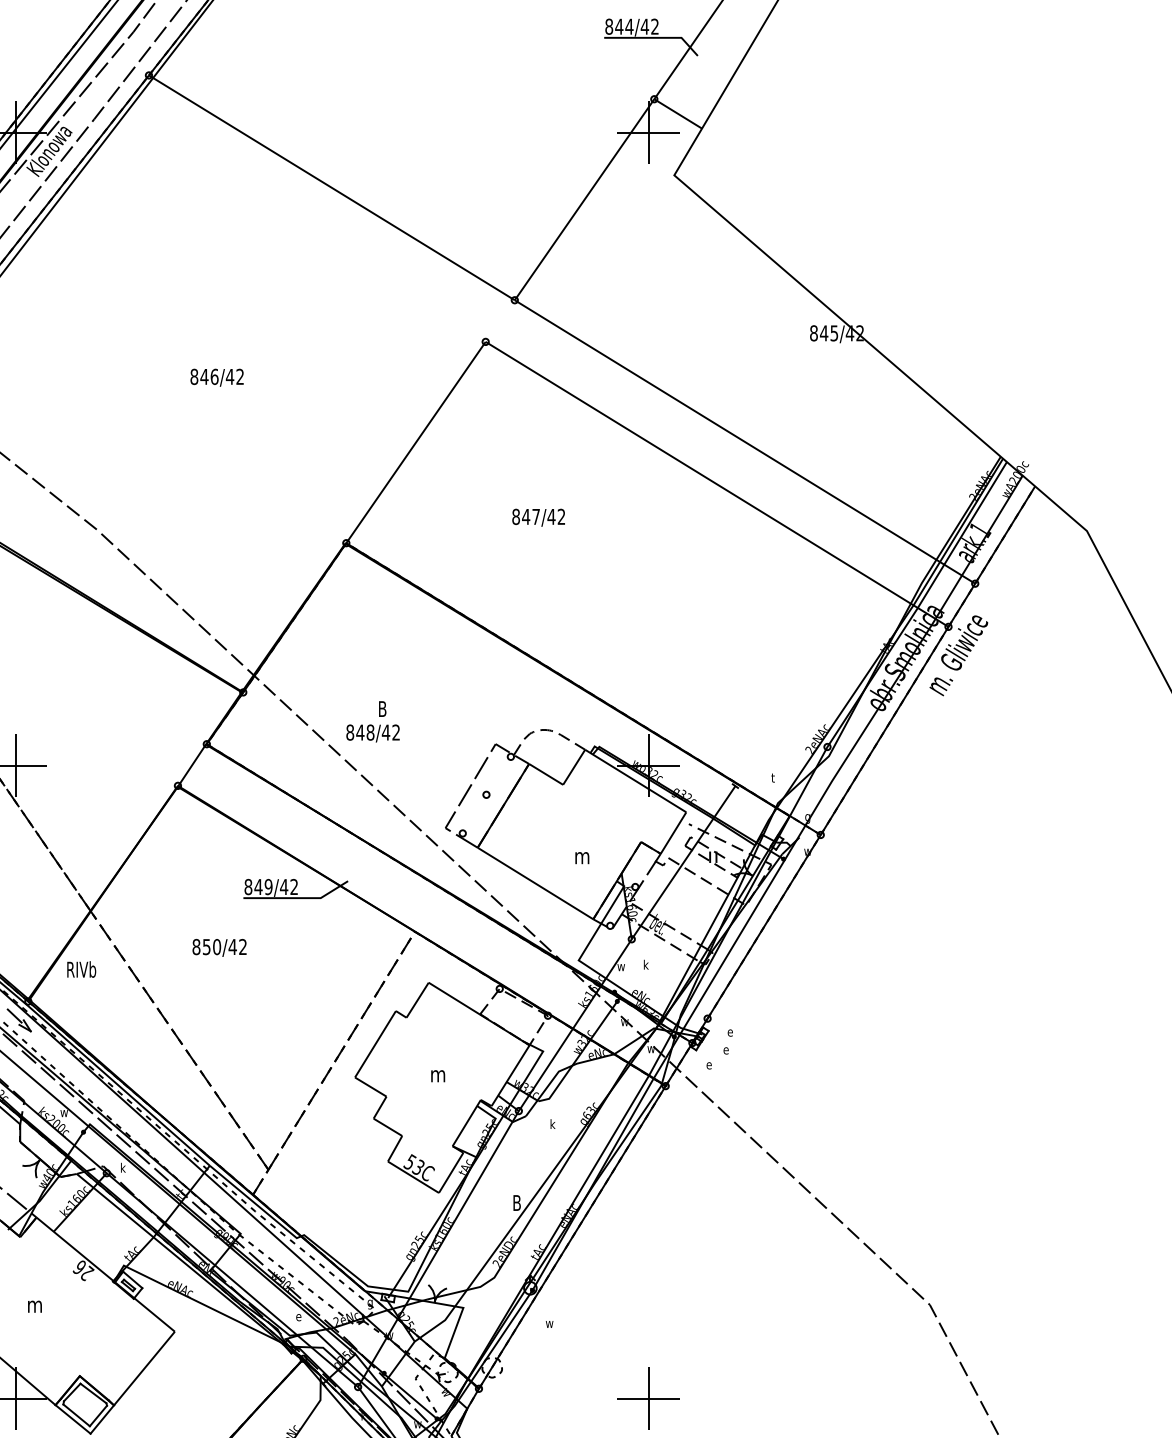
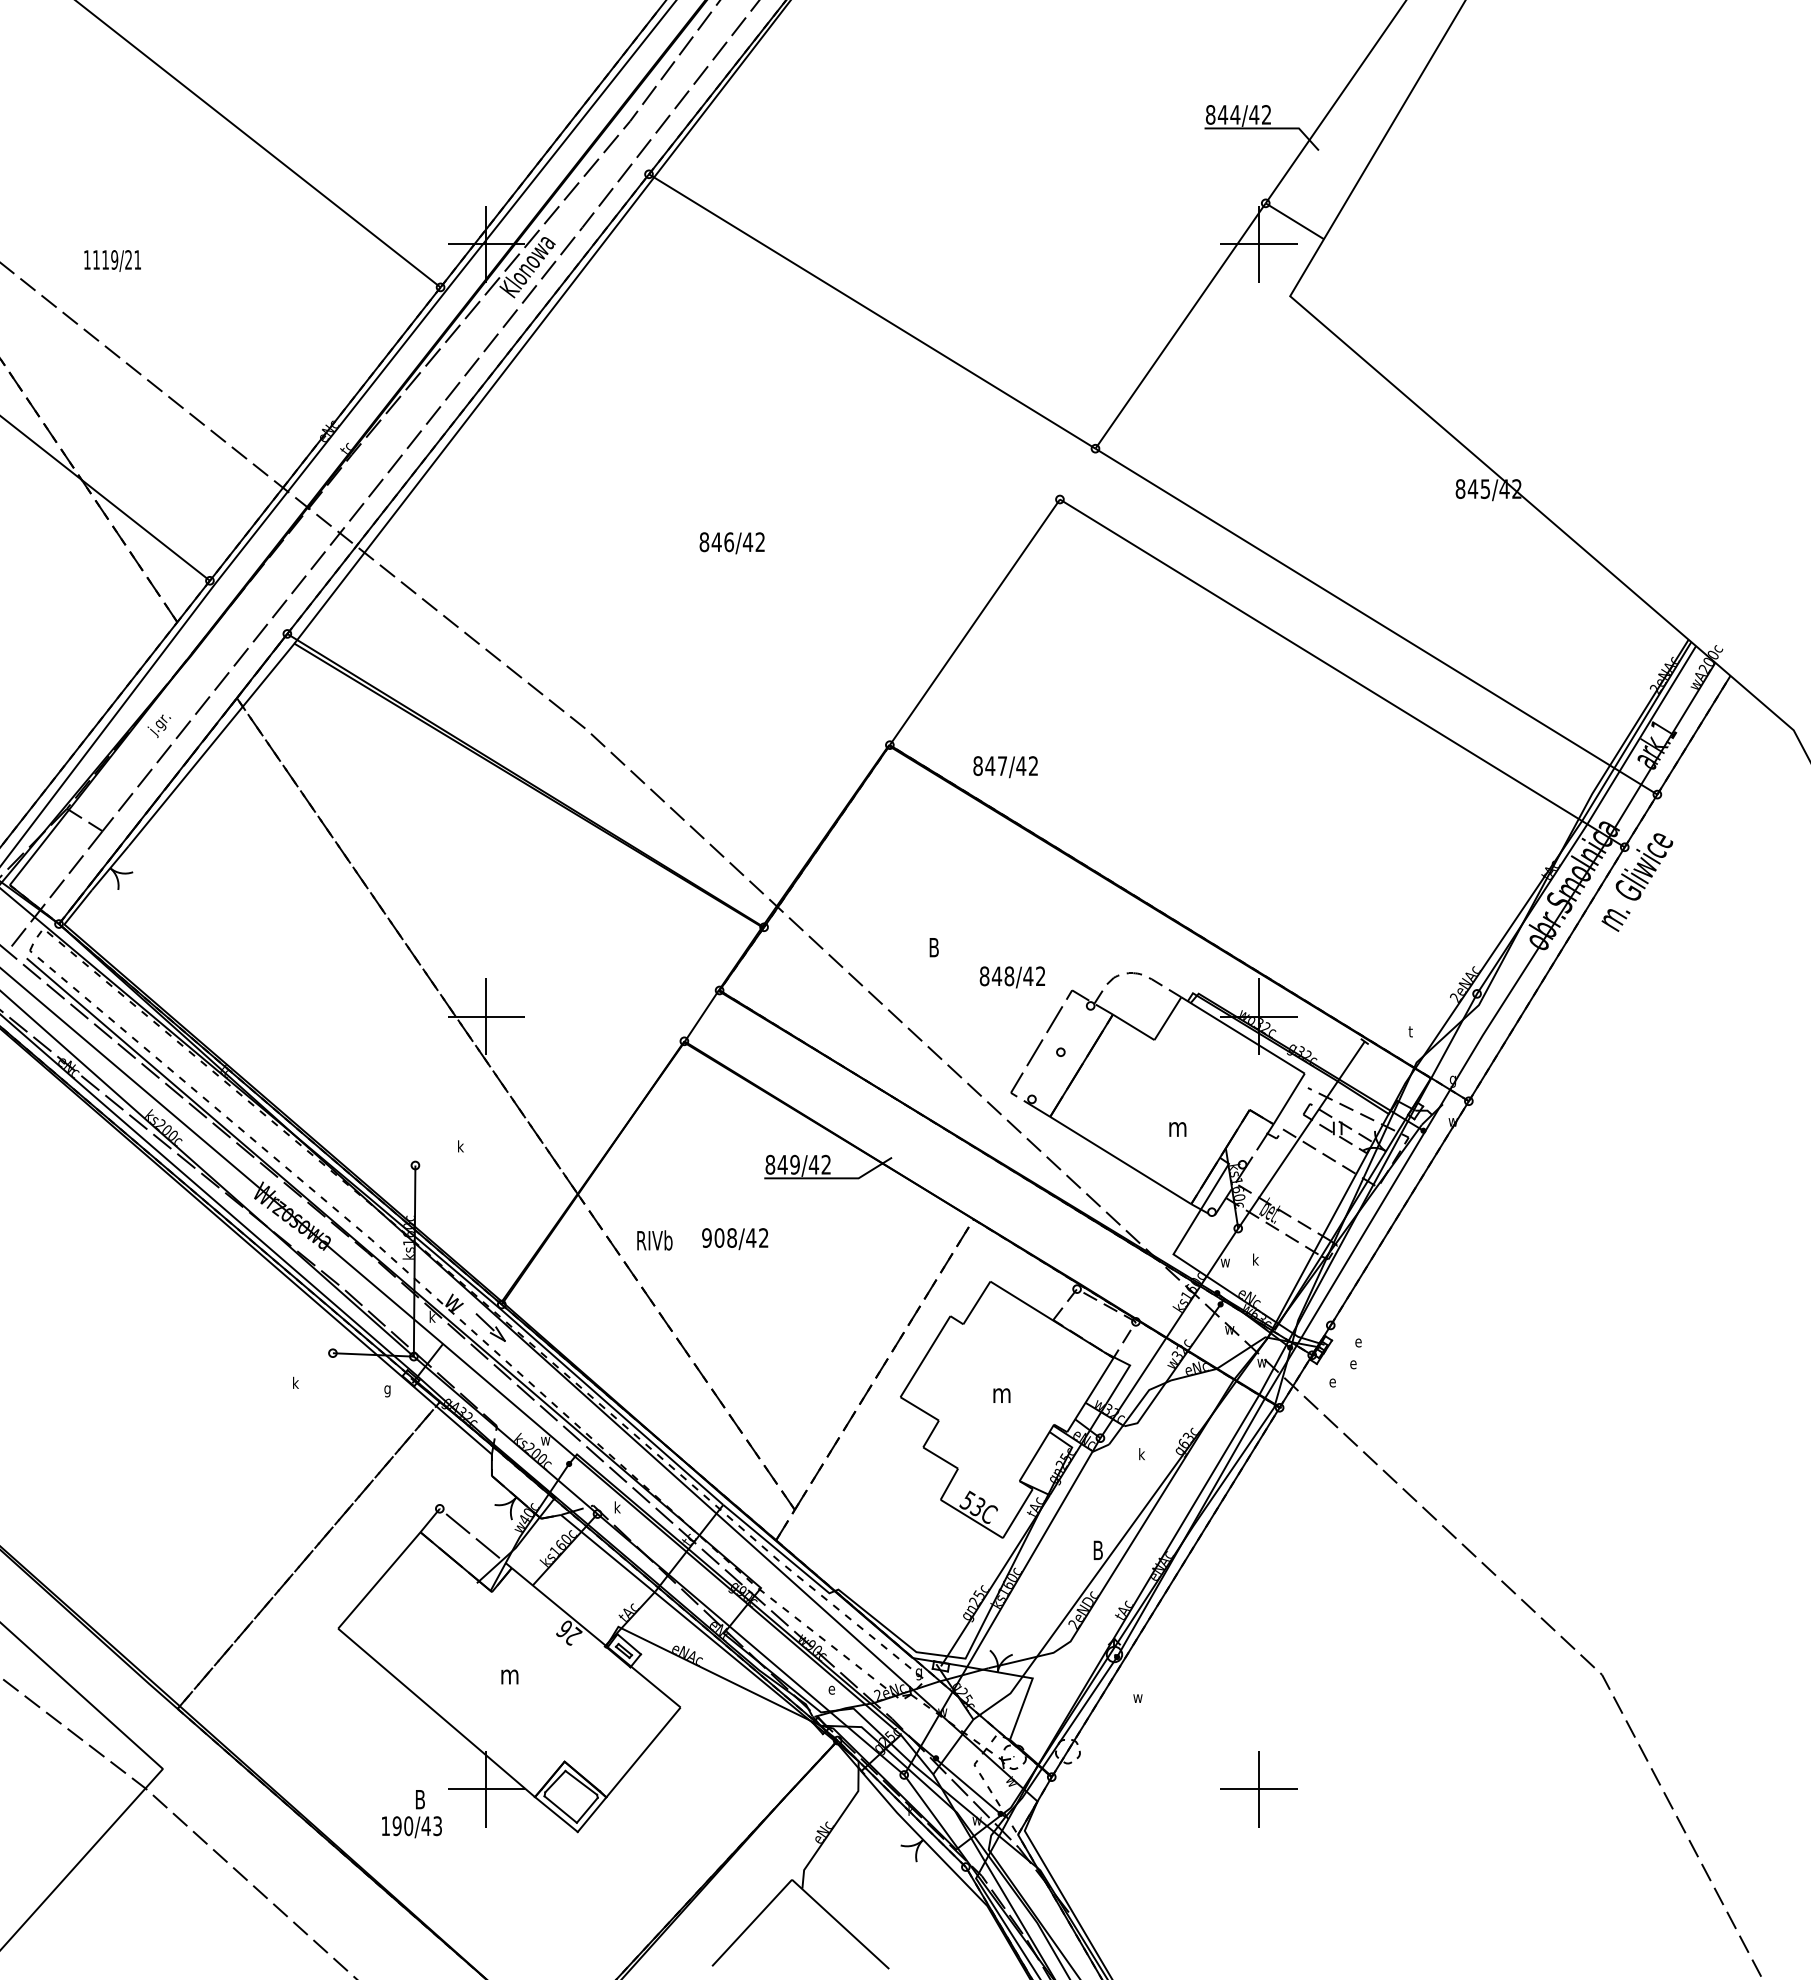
text: (538, 518) -> (1005, 767), moved
text: (372, 733) -> (1011, 977), moved
text: (206, 946) -> (719, 1237), 850/42 -> 908/42
text: (81, 969) -> (654, 1240), moved

